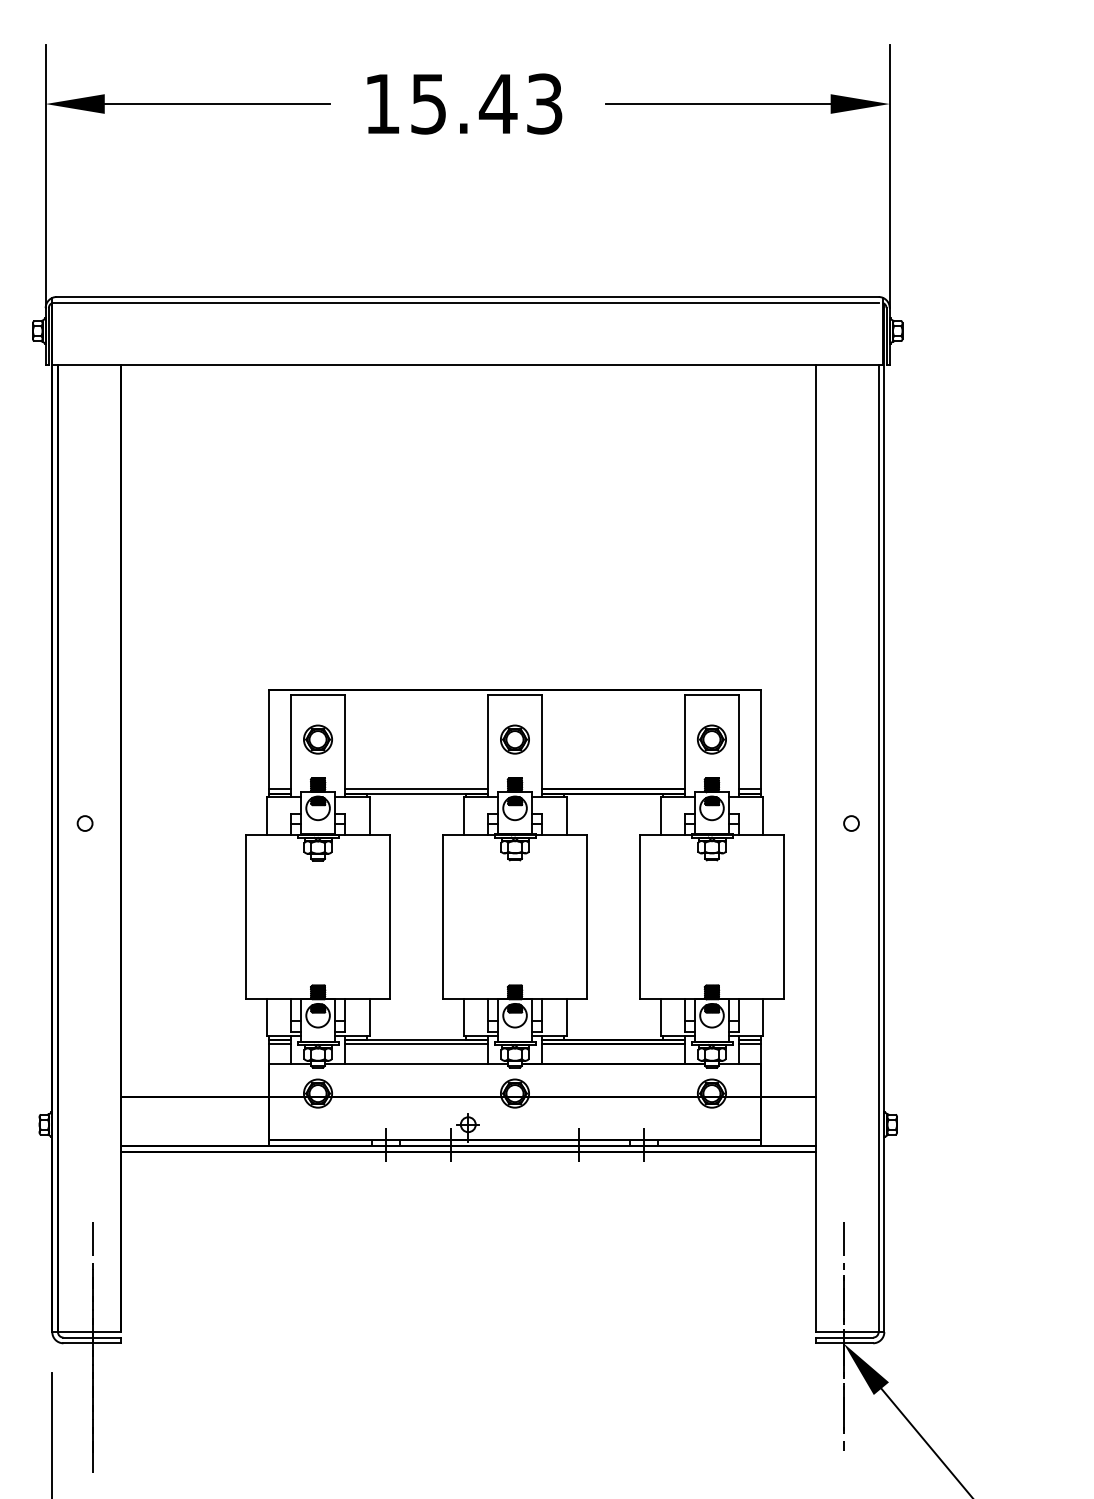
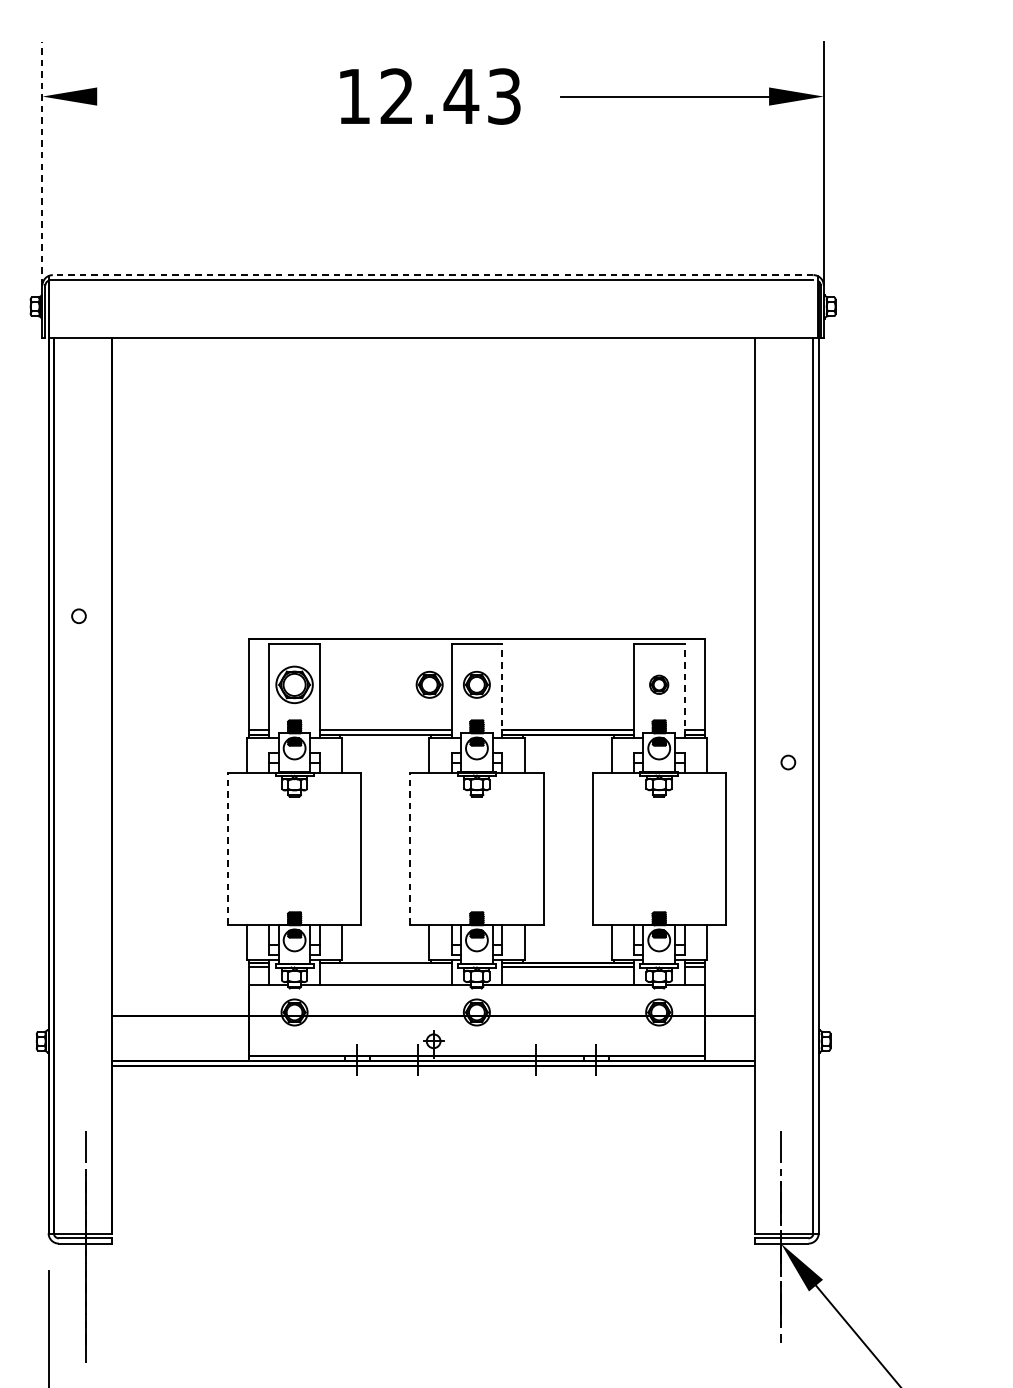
text: (428, 103) -> (396, 96), 15.43 -> 12.43
line: (216, 104) -> (200, 96), removed
line: (45, 176) -> (42, 163), solid -> dashed
line: (466, 296) -> (431, 274), solid -> dashed
part: (317, 739) -> (294, 684), size x1.4
part: (463, 739) -> (429, 684), added
part: (711, 739) -> (658, 684), size x0.7
line: (542, 745) -> (502, 690), solid -> dashed
line: (739, 745) -> (684, 690), solid -> dashed
circle: (84, 823) -> (78, 616), moved
line: (246, 916) -> (228, 848), solid -> dashed
line: (443, 916) -> (410, 848), solid -> dashed
line: (416, 1044) -> (385, 967), removed

